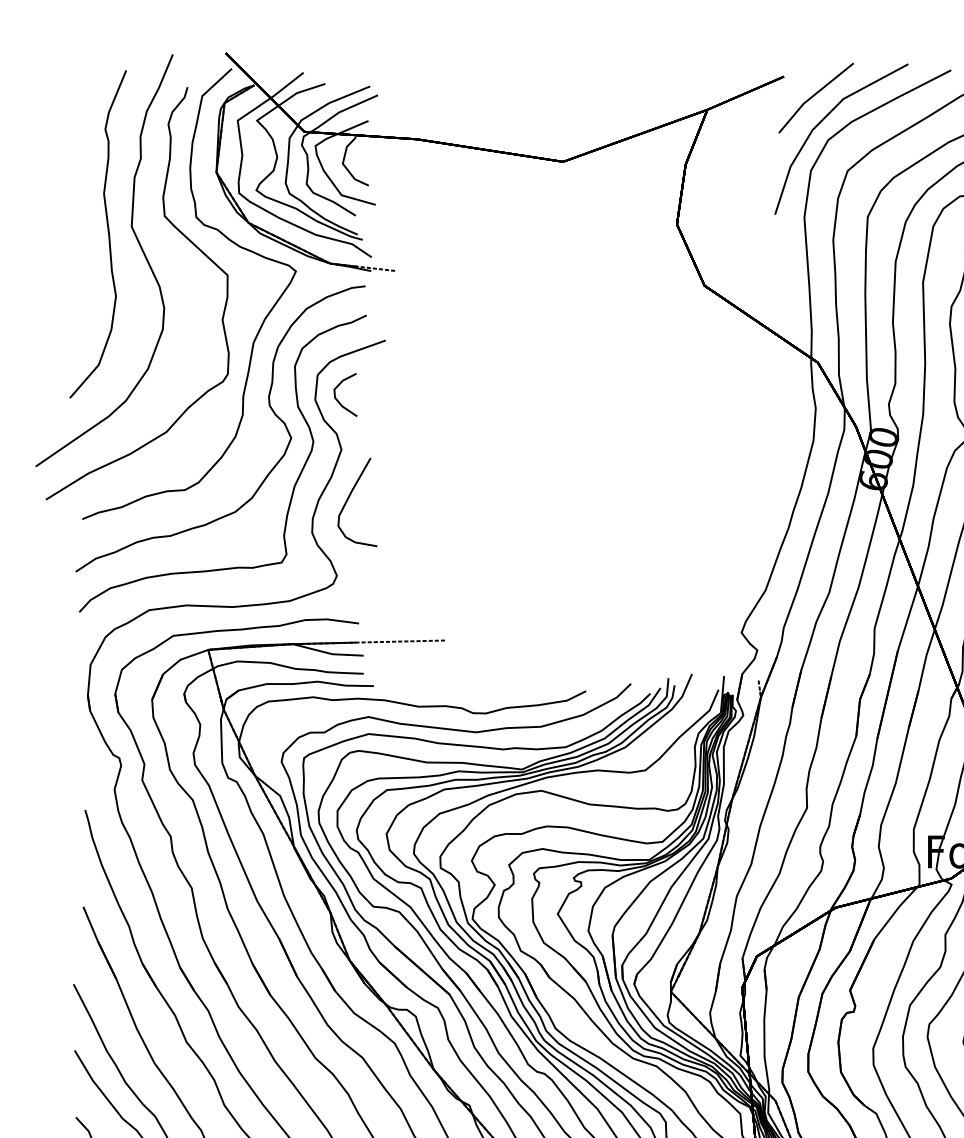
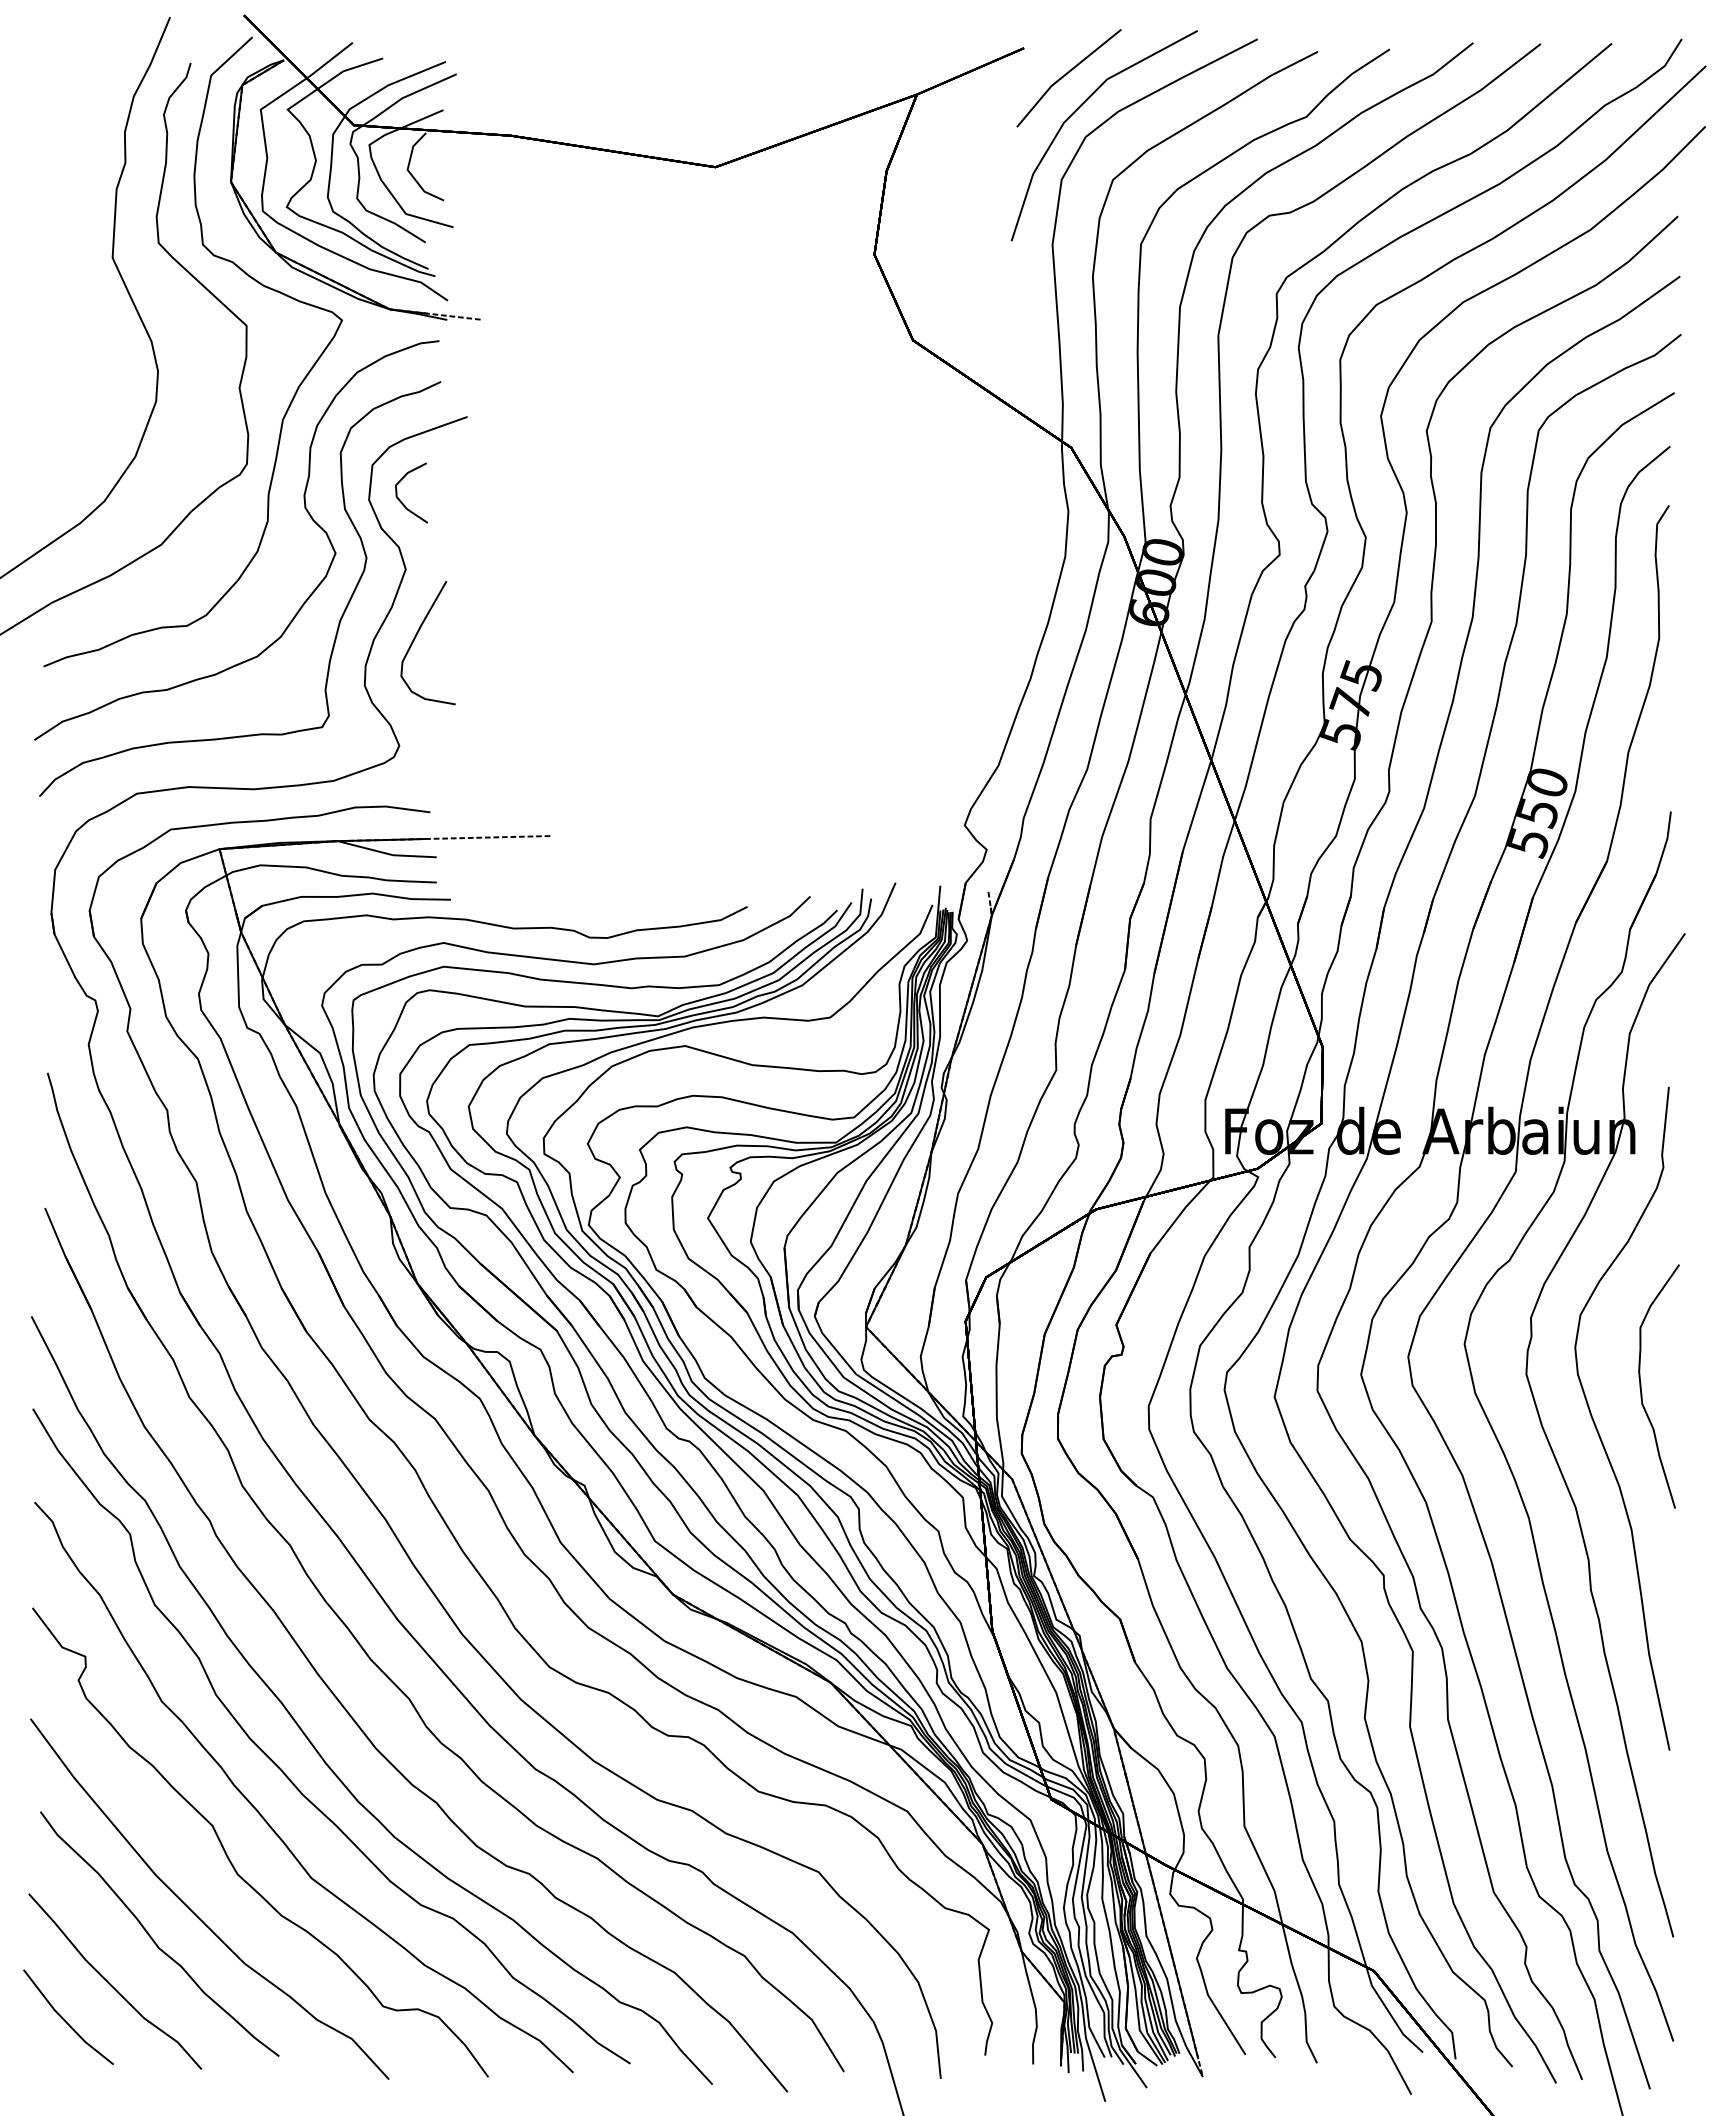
part: (108, 232) -> (79, 266), removed

